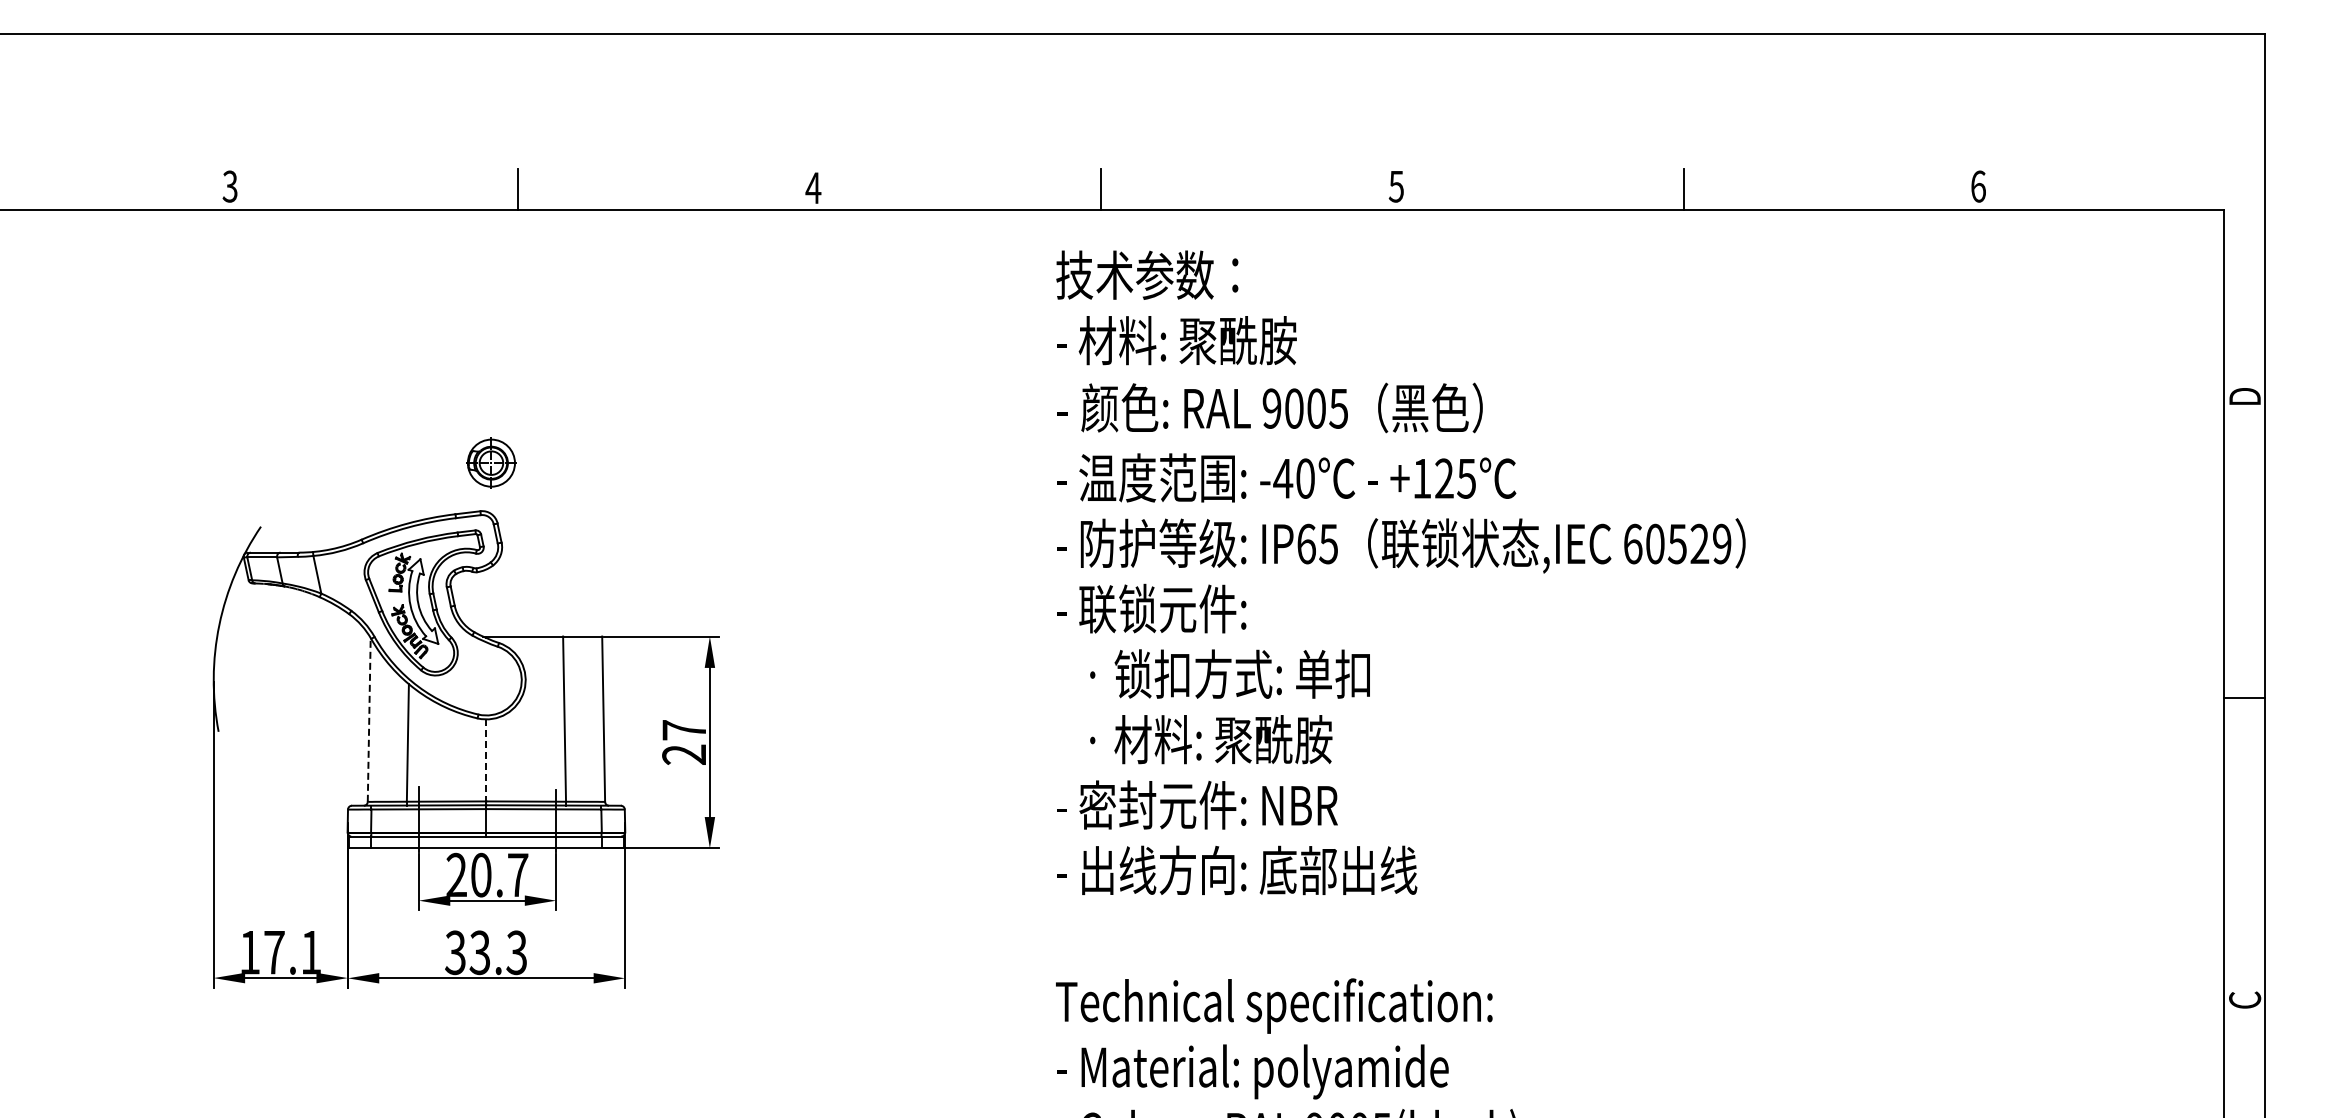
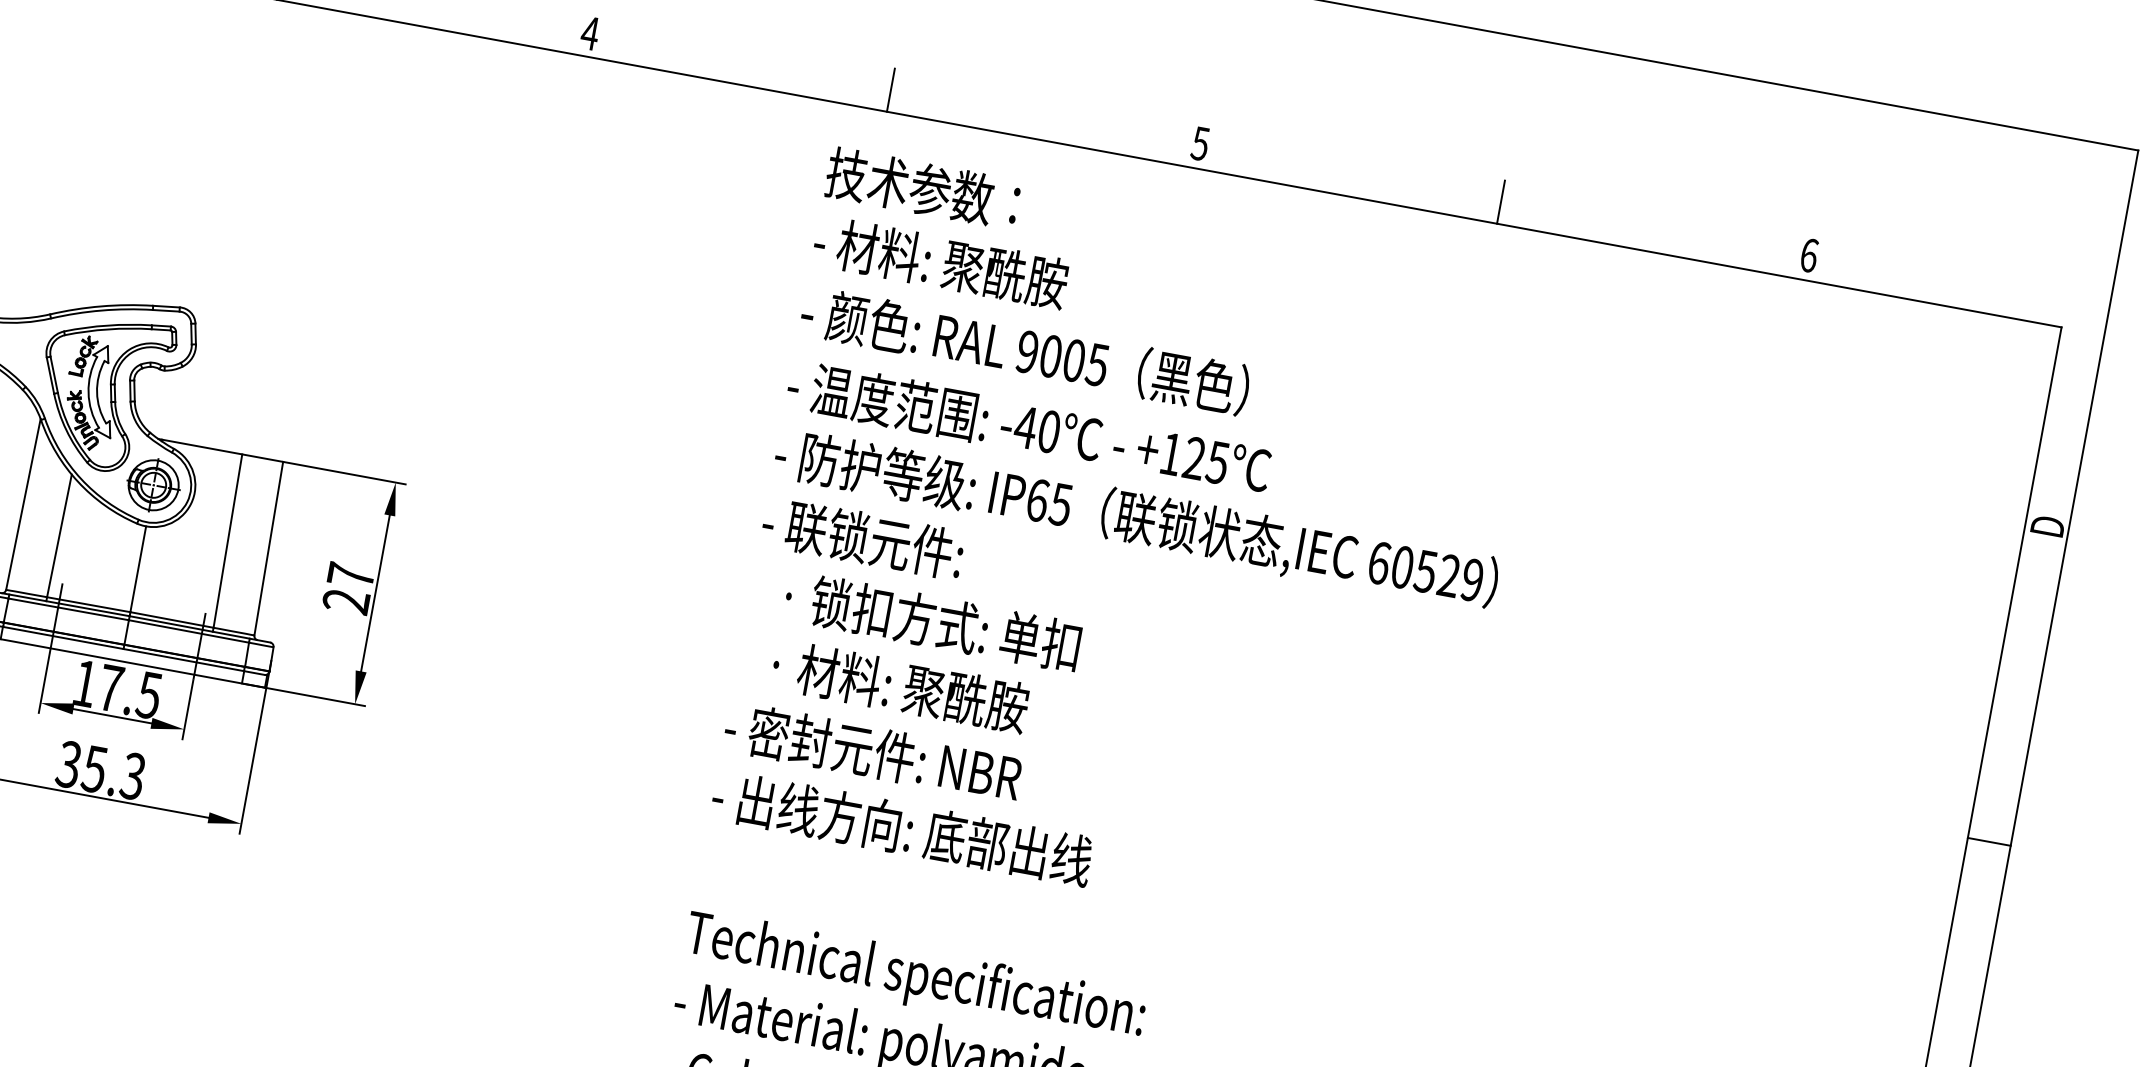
part: (491, 462) -> (153, 484), moved
line: (369, 719) -> (23, 504), dashed -> solid
line: (486, 760) -> (138, 569), dashed -> solid
text: (487, 874) -> (117, 688), 20.7 -> 17.5
text: (479, 952) -> (94, 768), 33.3 -> 35.3

